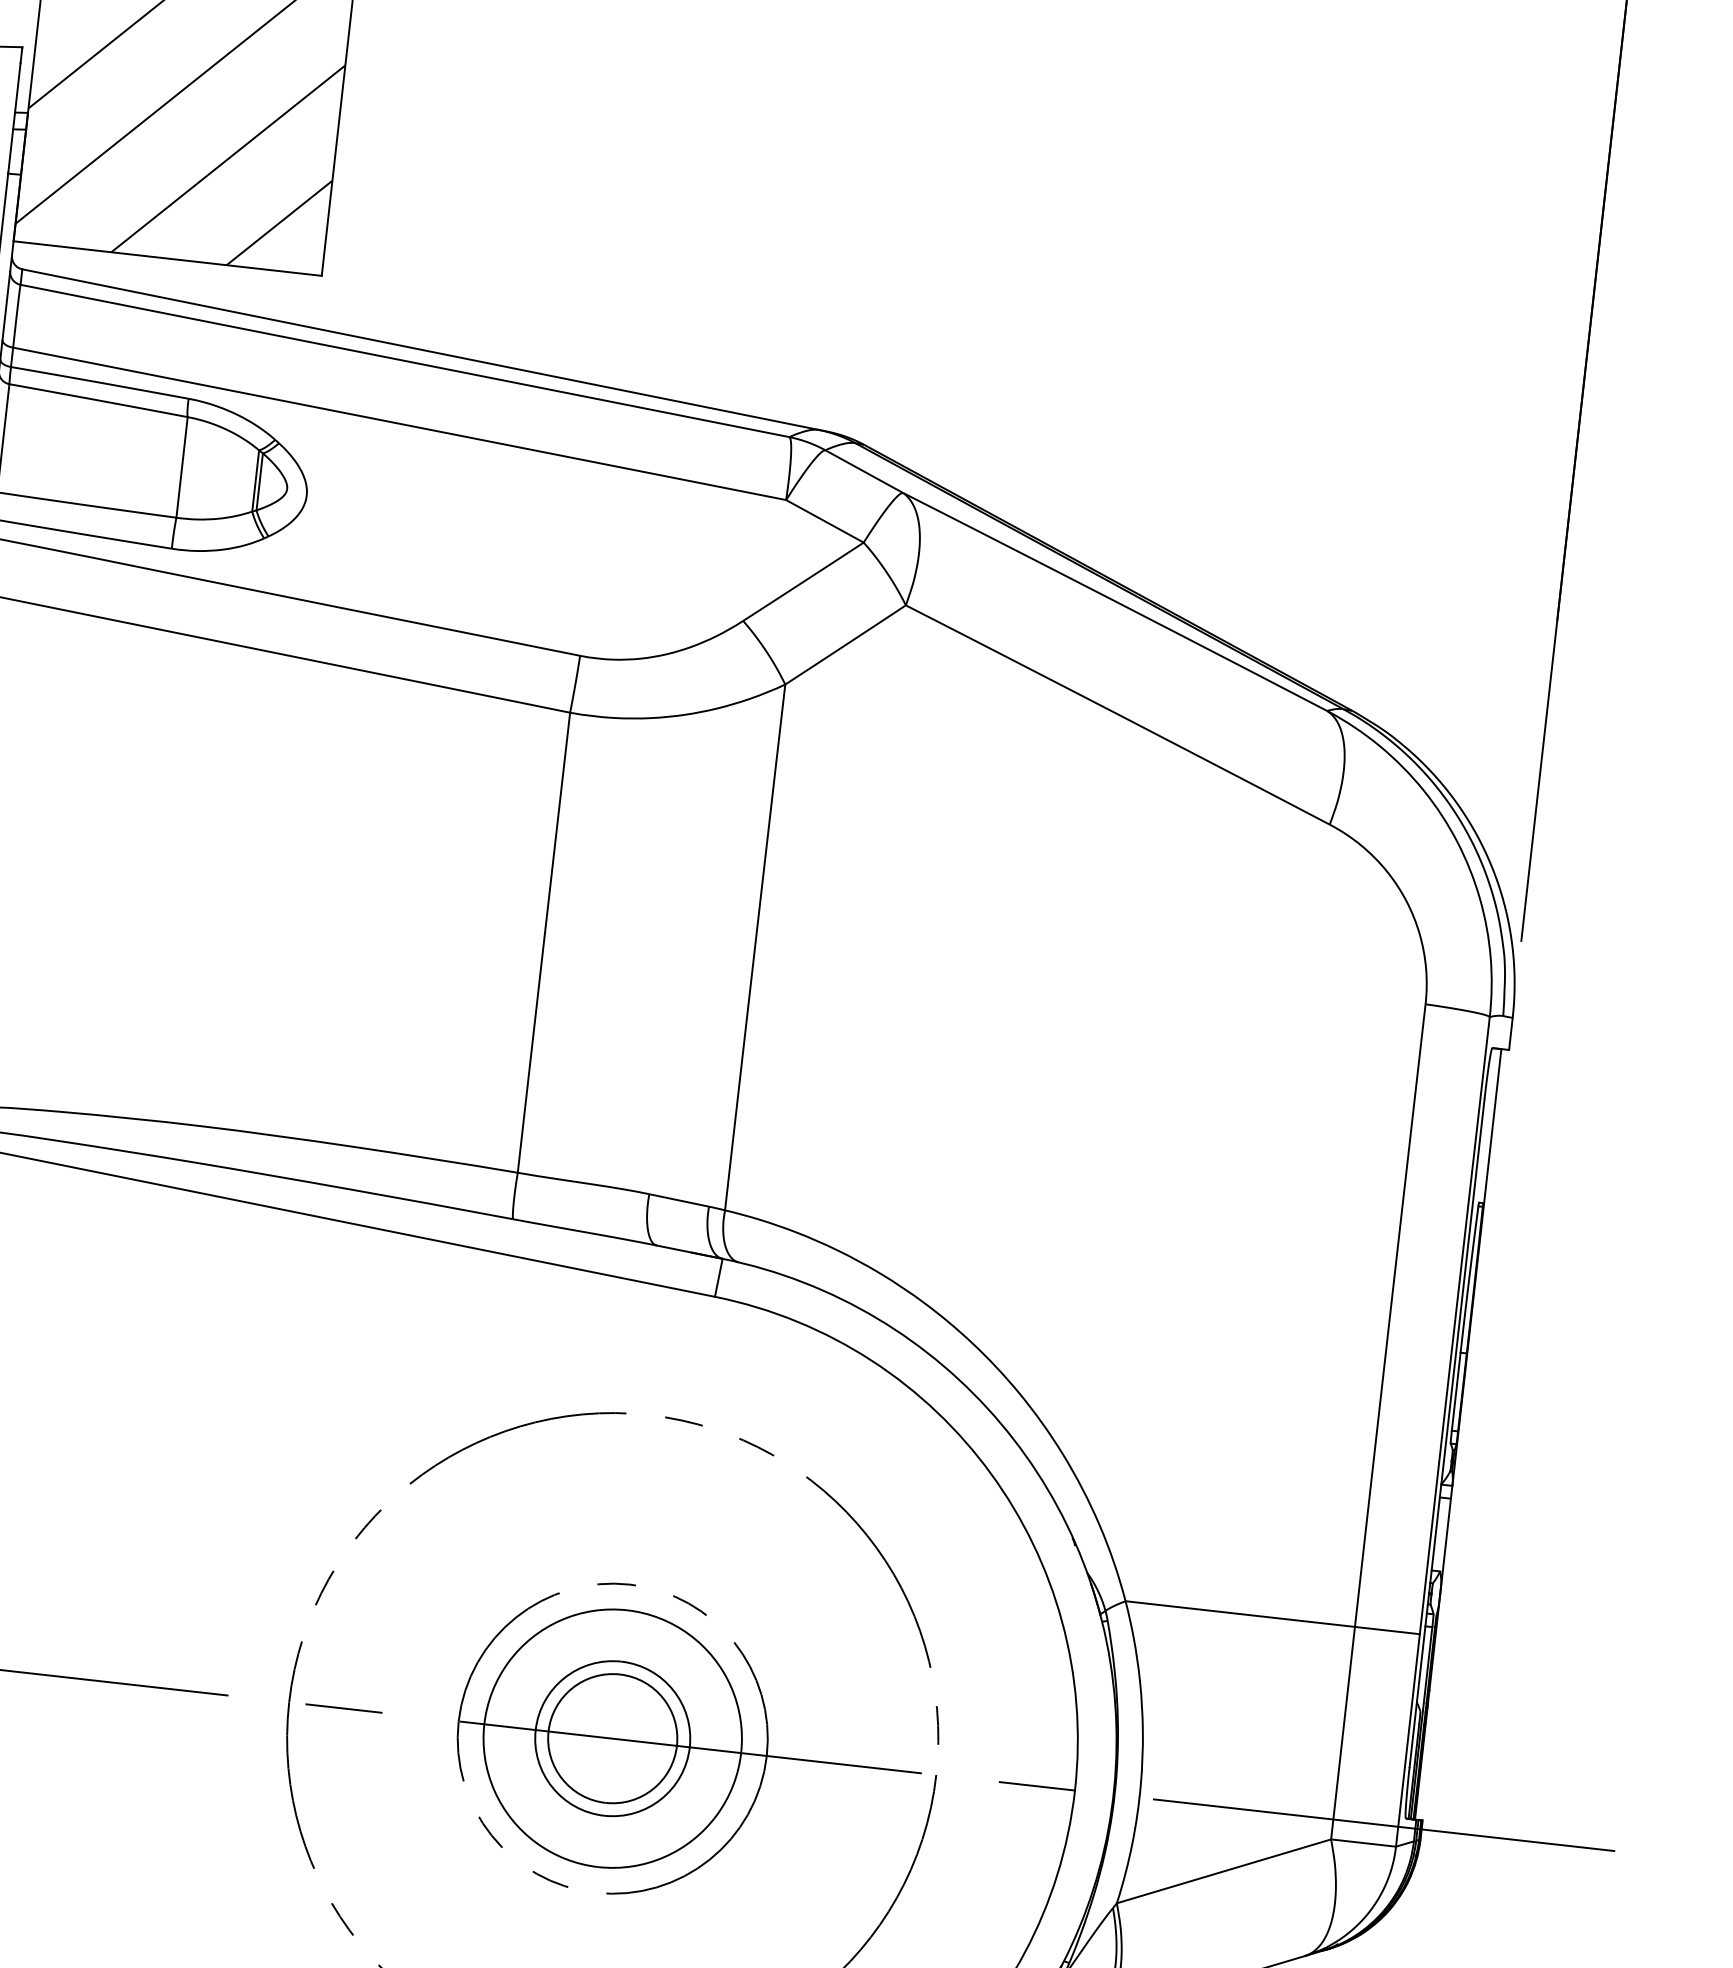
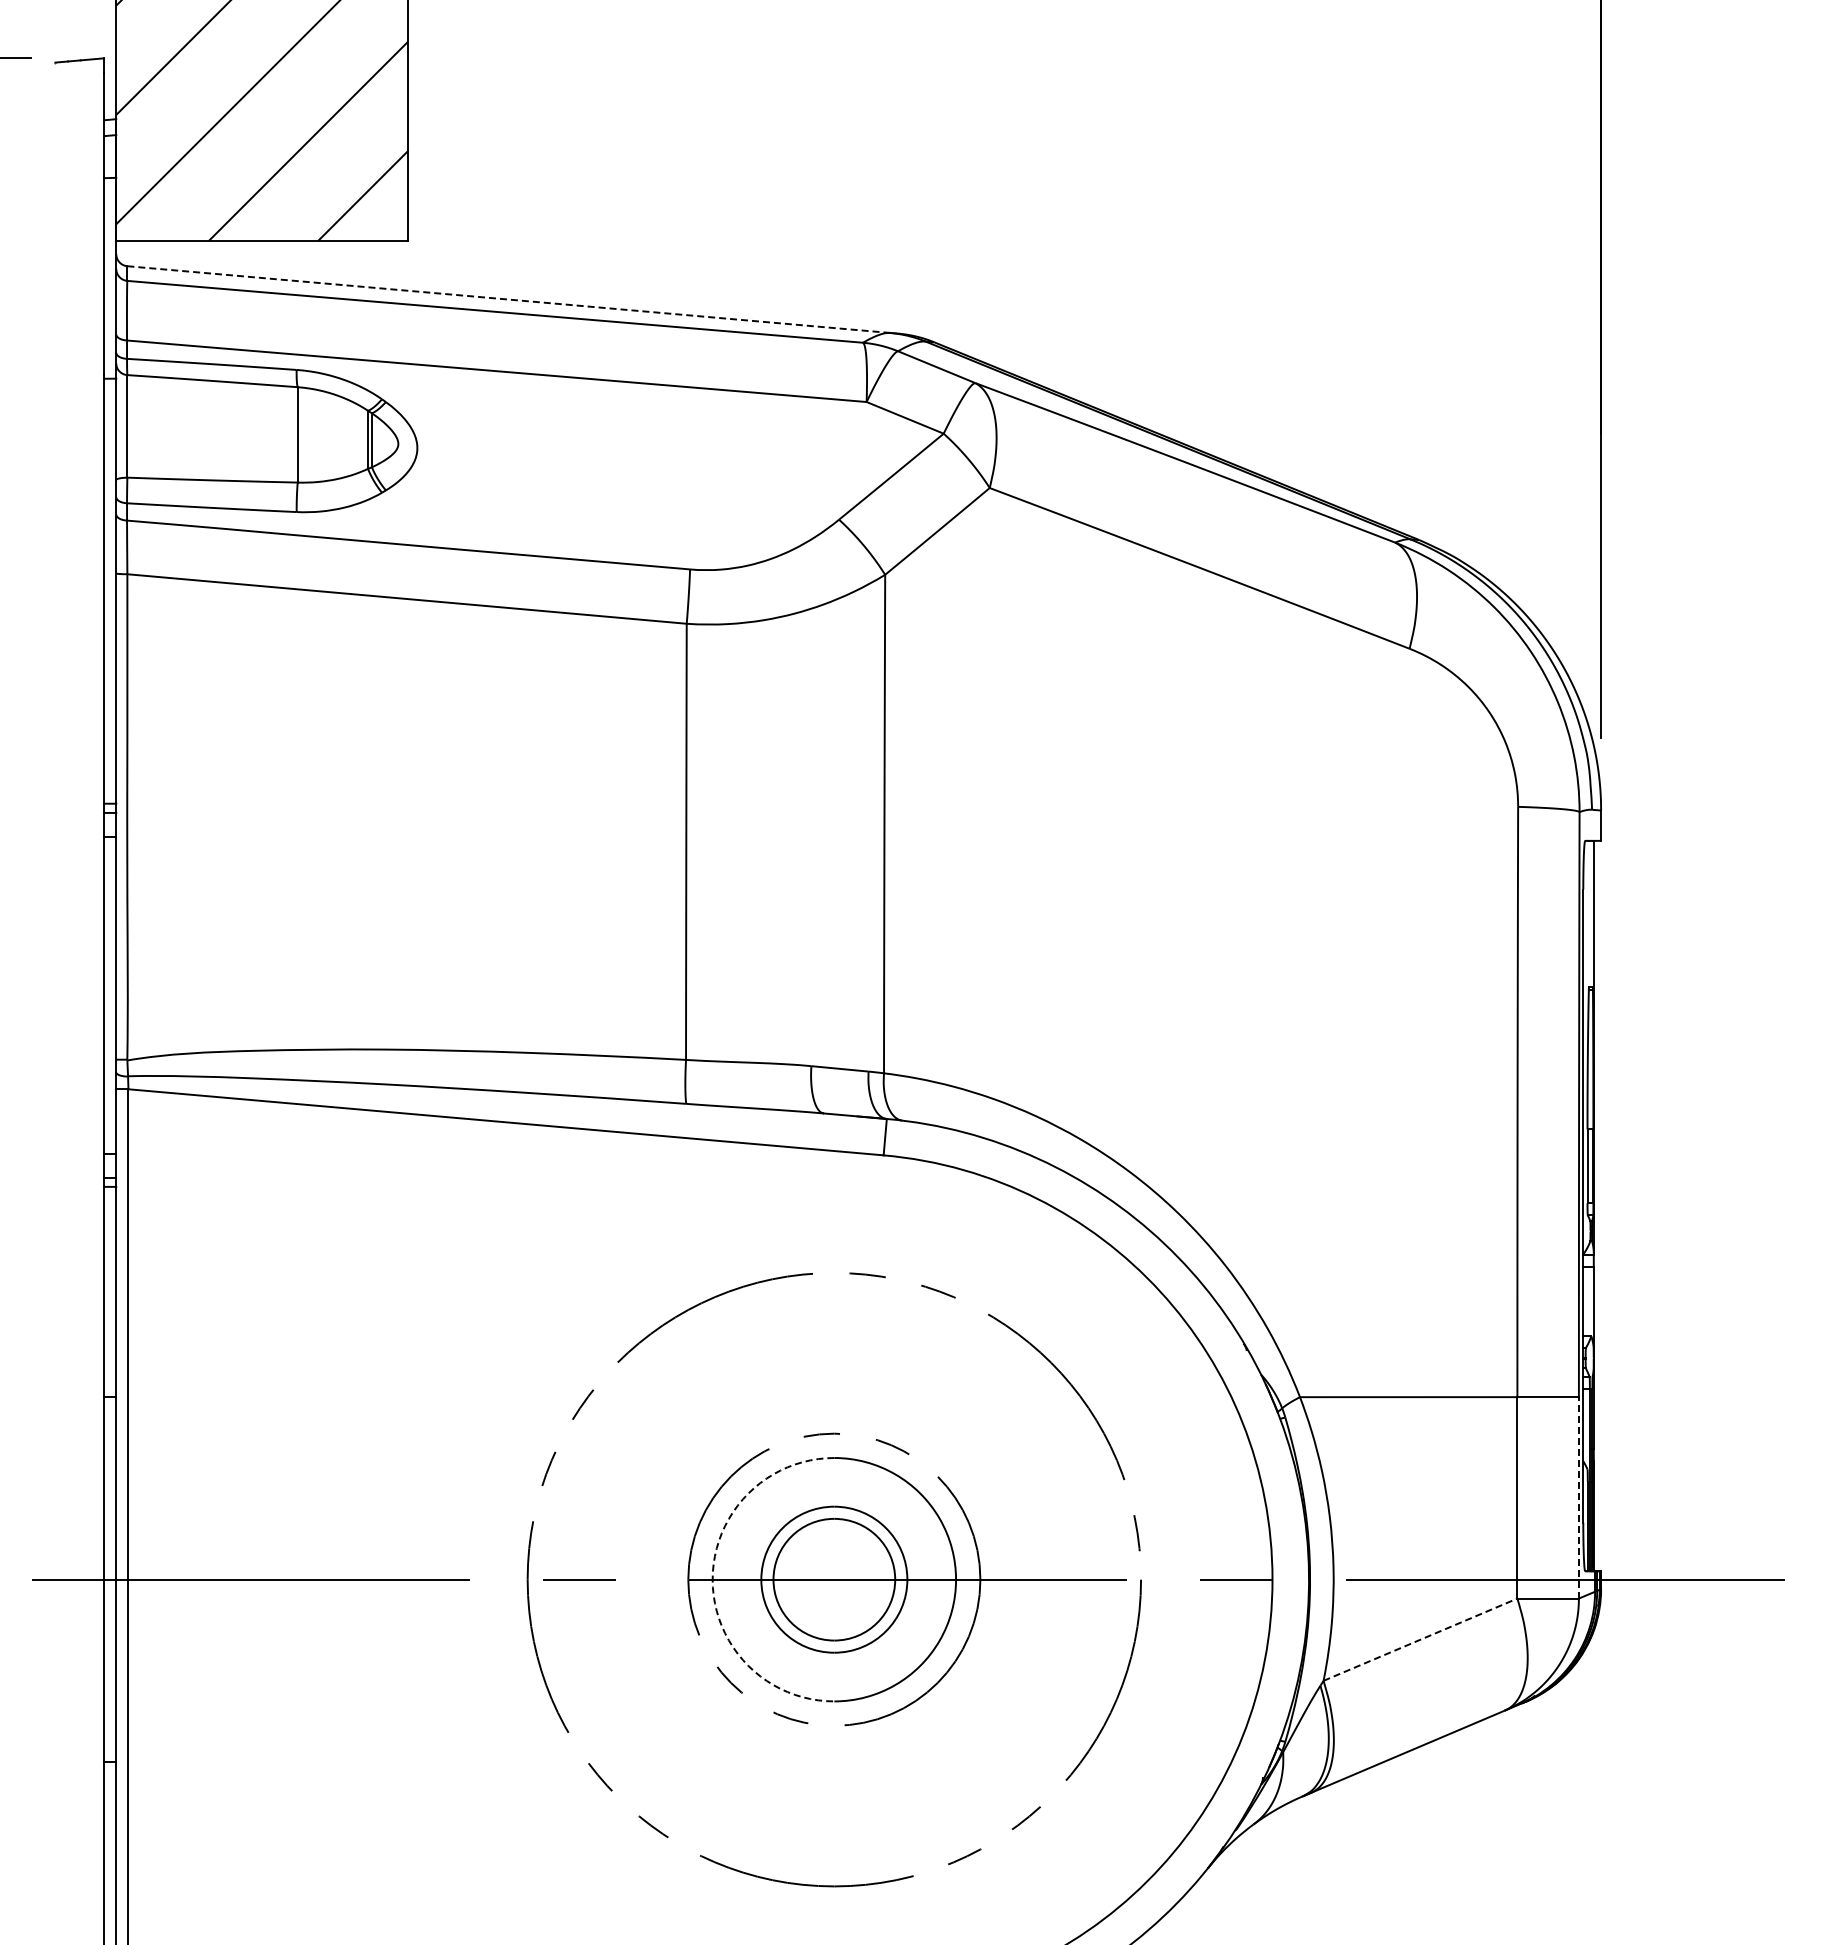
line: (420, 349) -> (508, 299), solid -> dashed
arc: (484, 1724) -> (712, 1579), solid -> dashed
line: (1407, 1740) -> (1578, 1497), solid -> dashed
line: (1224, 1871) -> (1420, 1639), solid -> dashed

